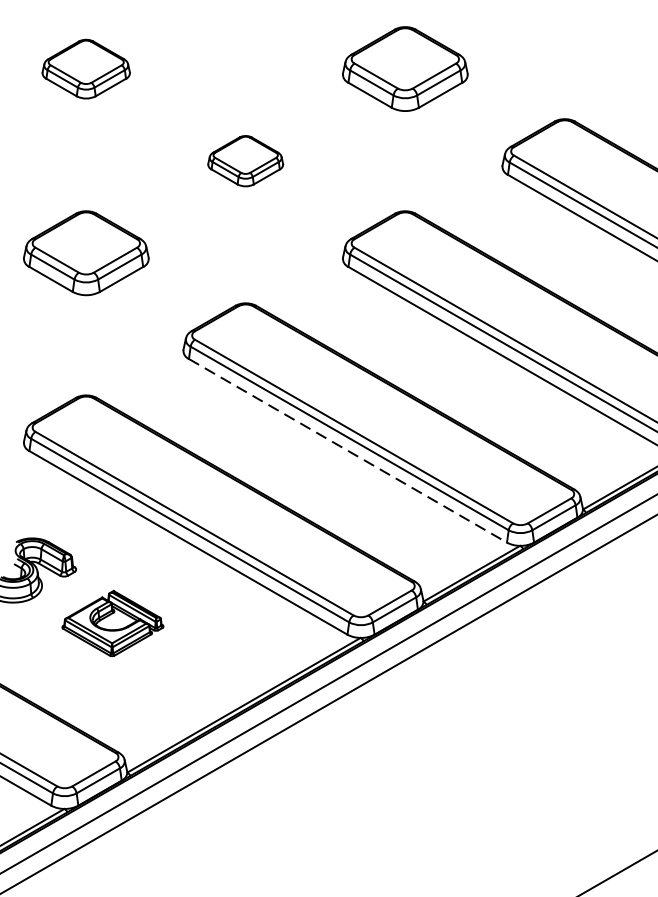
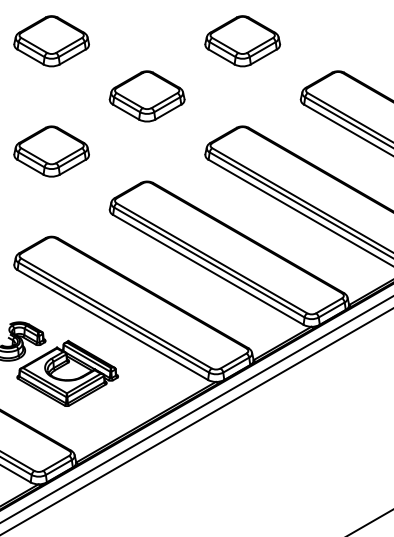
part: (86, 69) -> (51, 41), size x1.43
part: (244, 161) -> (146, 96), size x1.67
line: (348, 450) -> (208, 269), dashed -> solid
part: (112, 622) -> (67, 372), size x1.67

